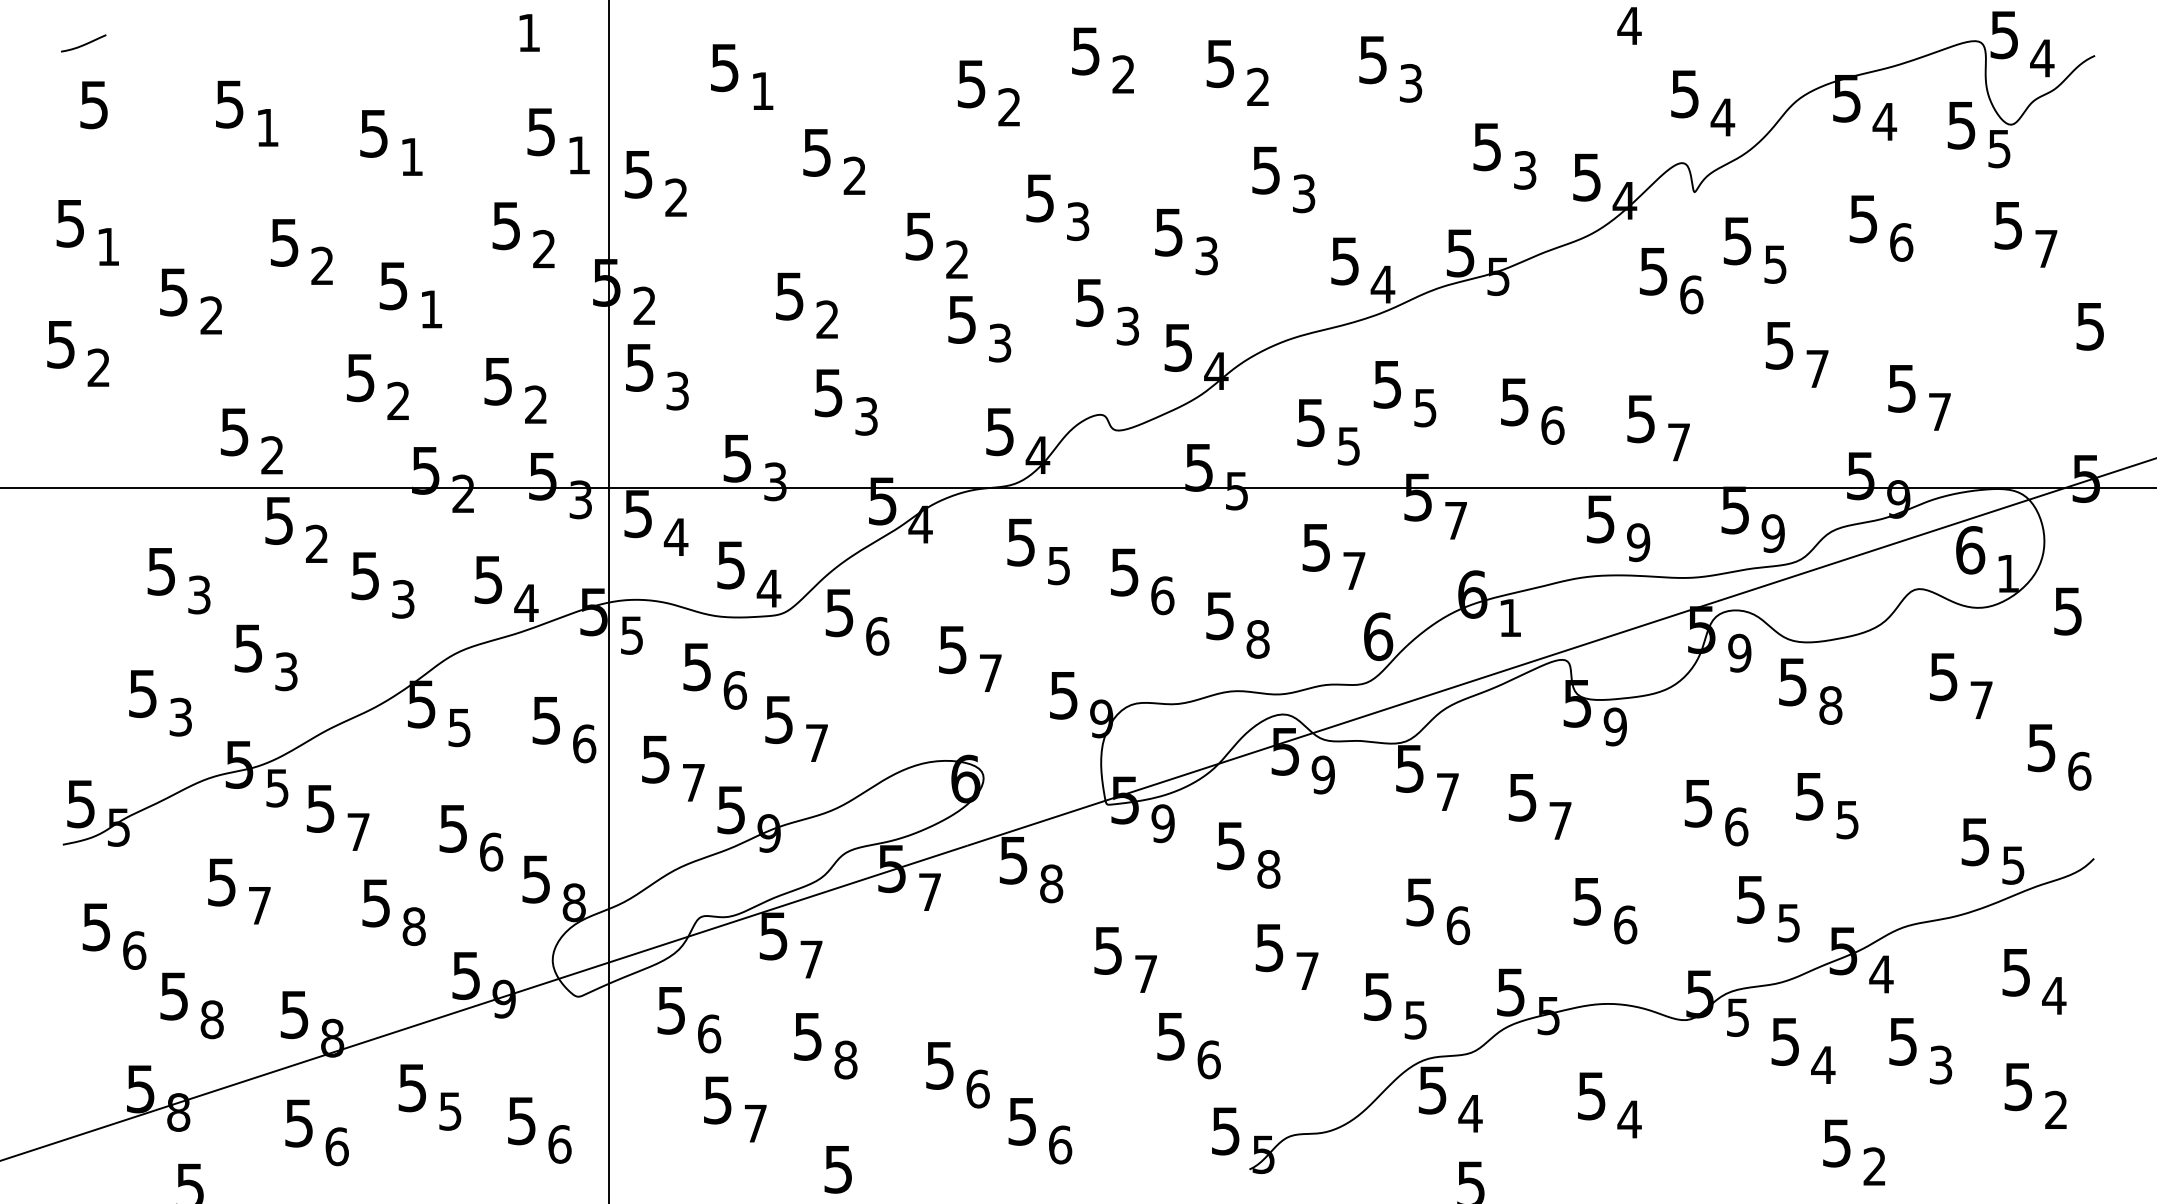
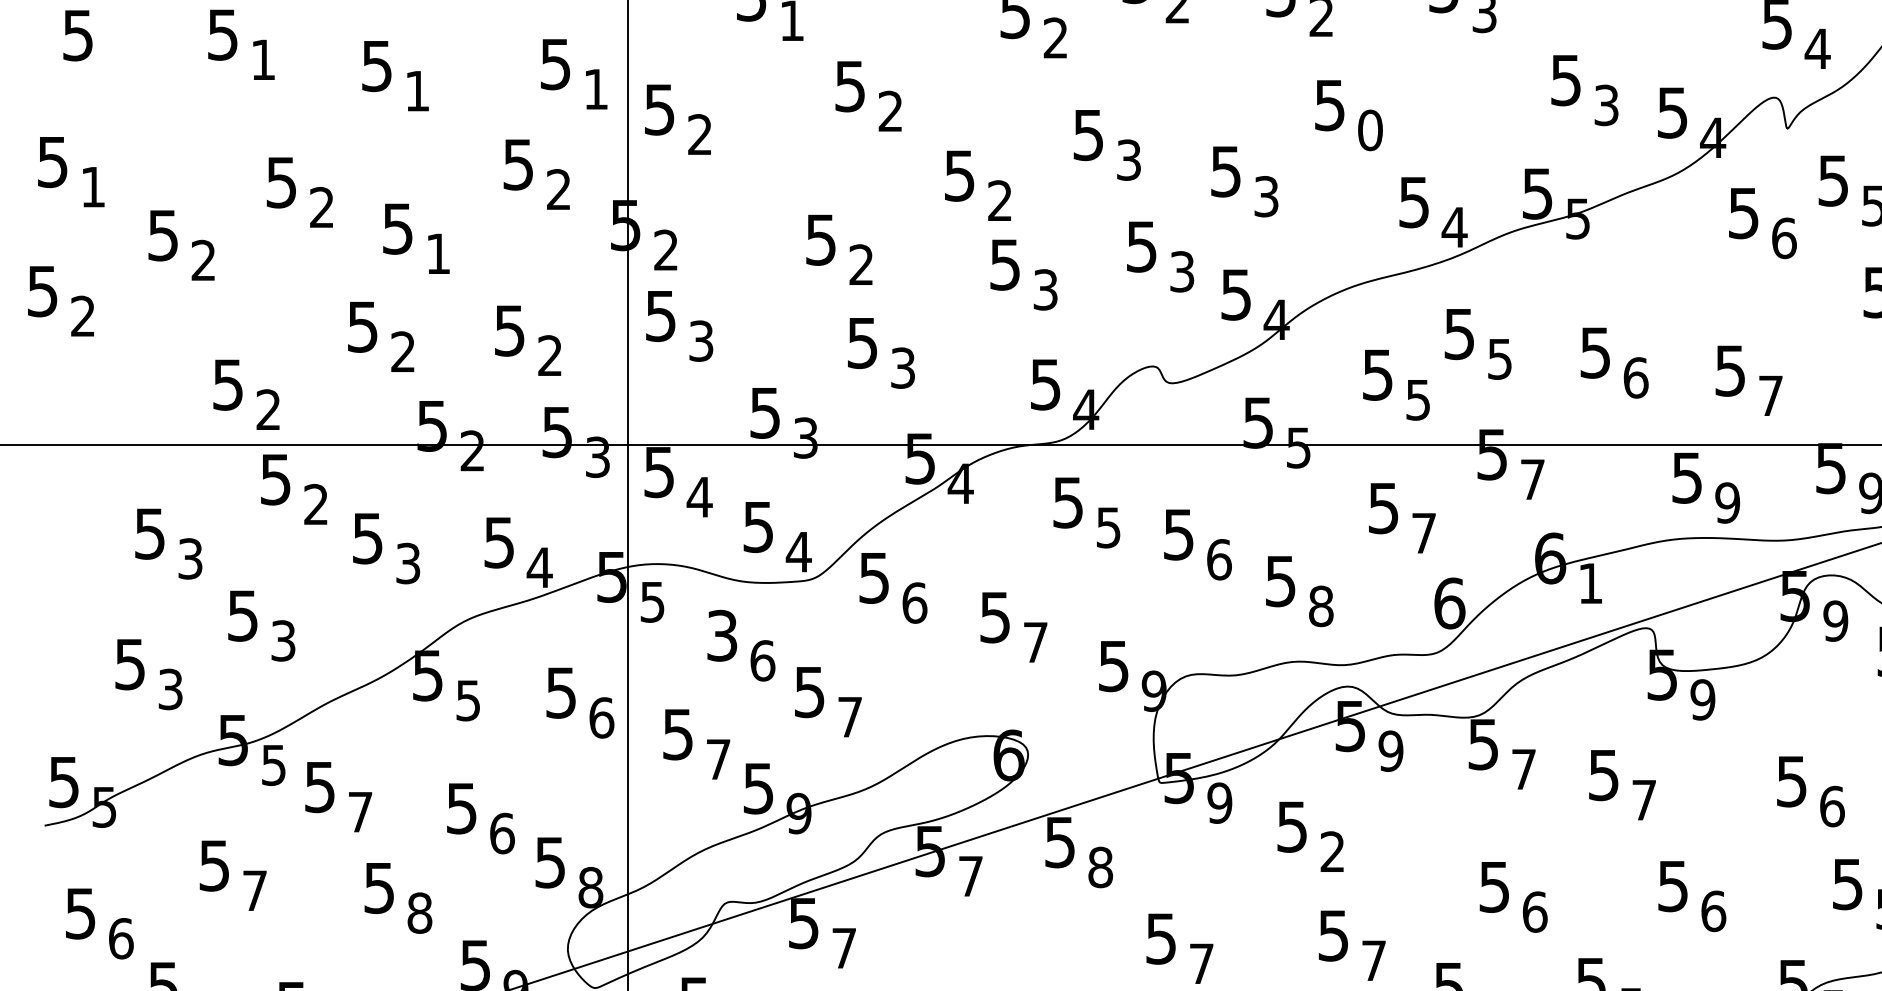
text: (1303, 193) -> (1369, 130), 3 -> 0
text: (697, 666) -> (722, 635), 5 -> 3
text: (1268, 869) -> (1332, 852), 8 -> 2

